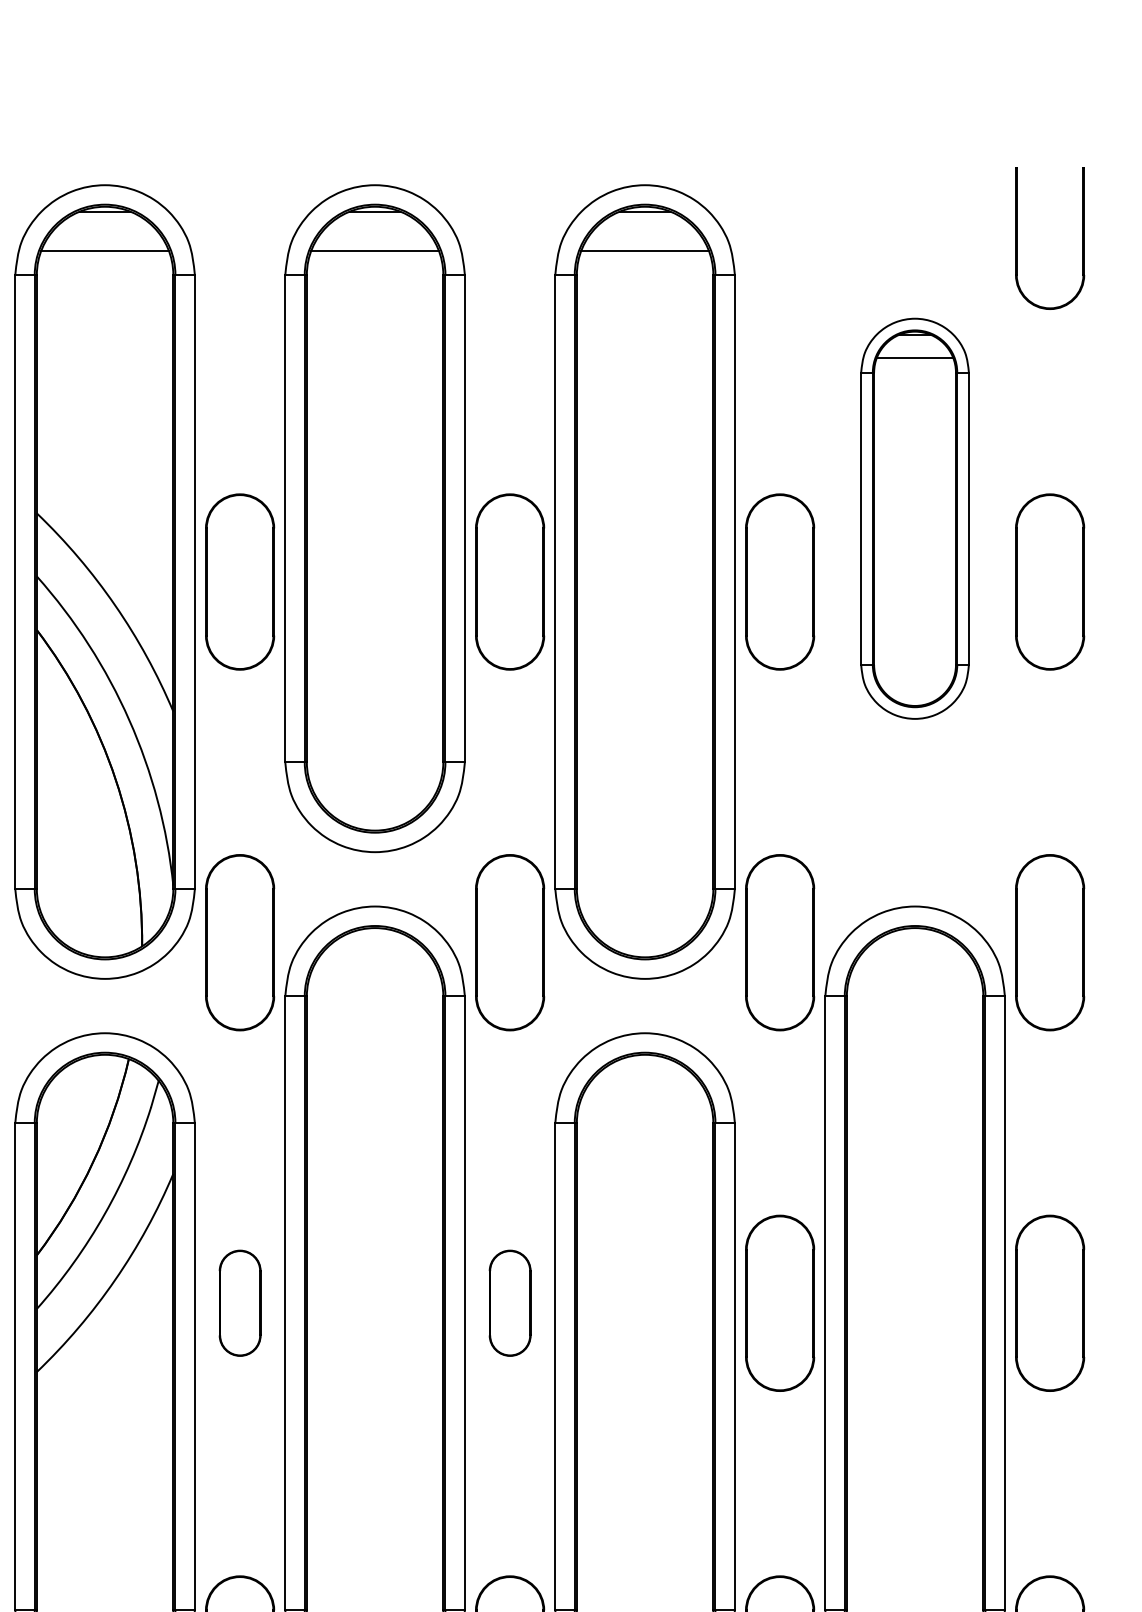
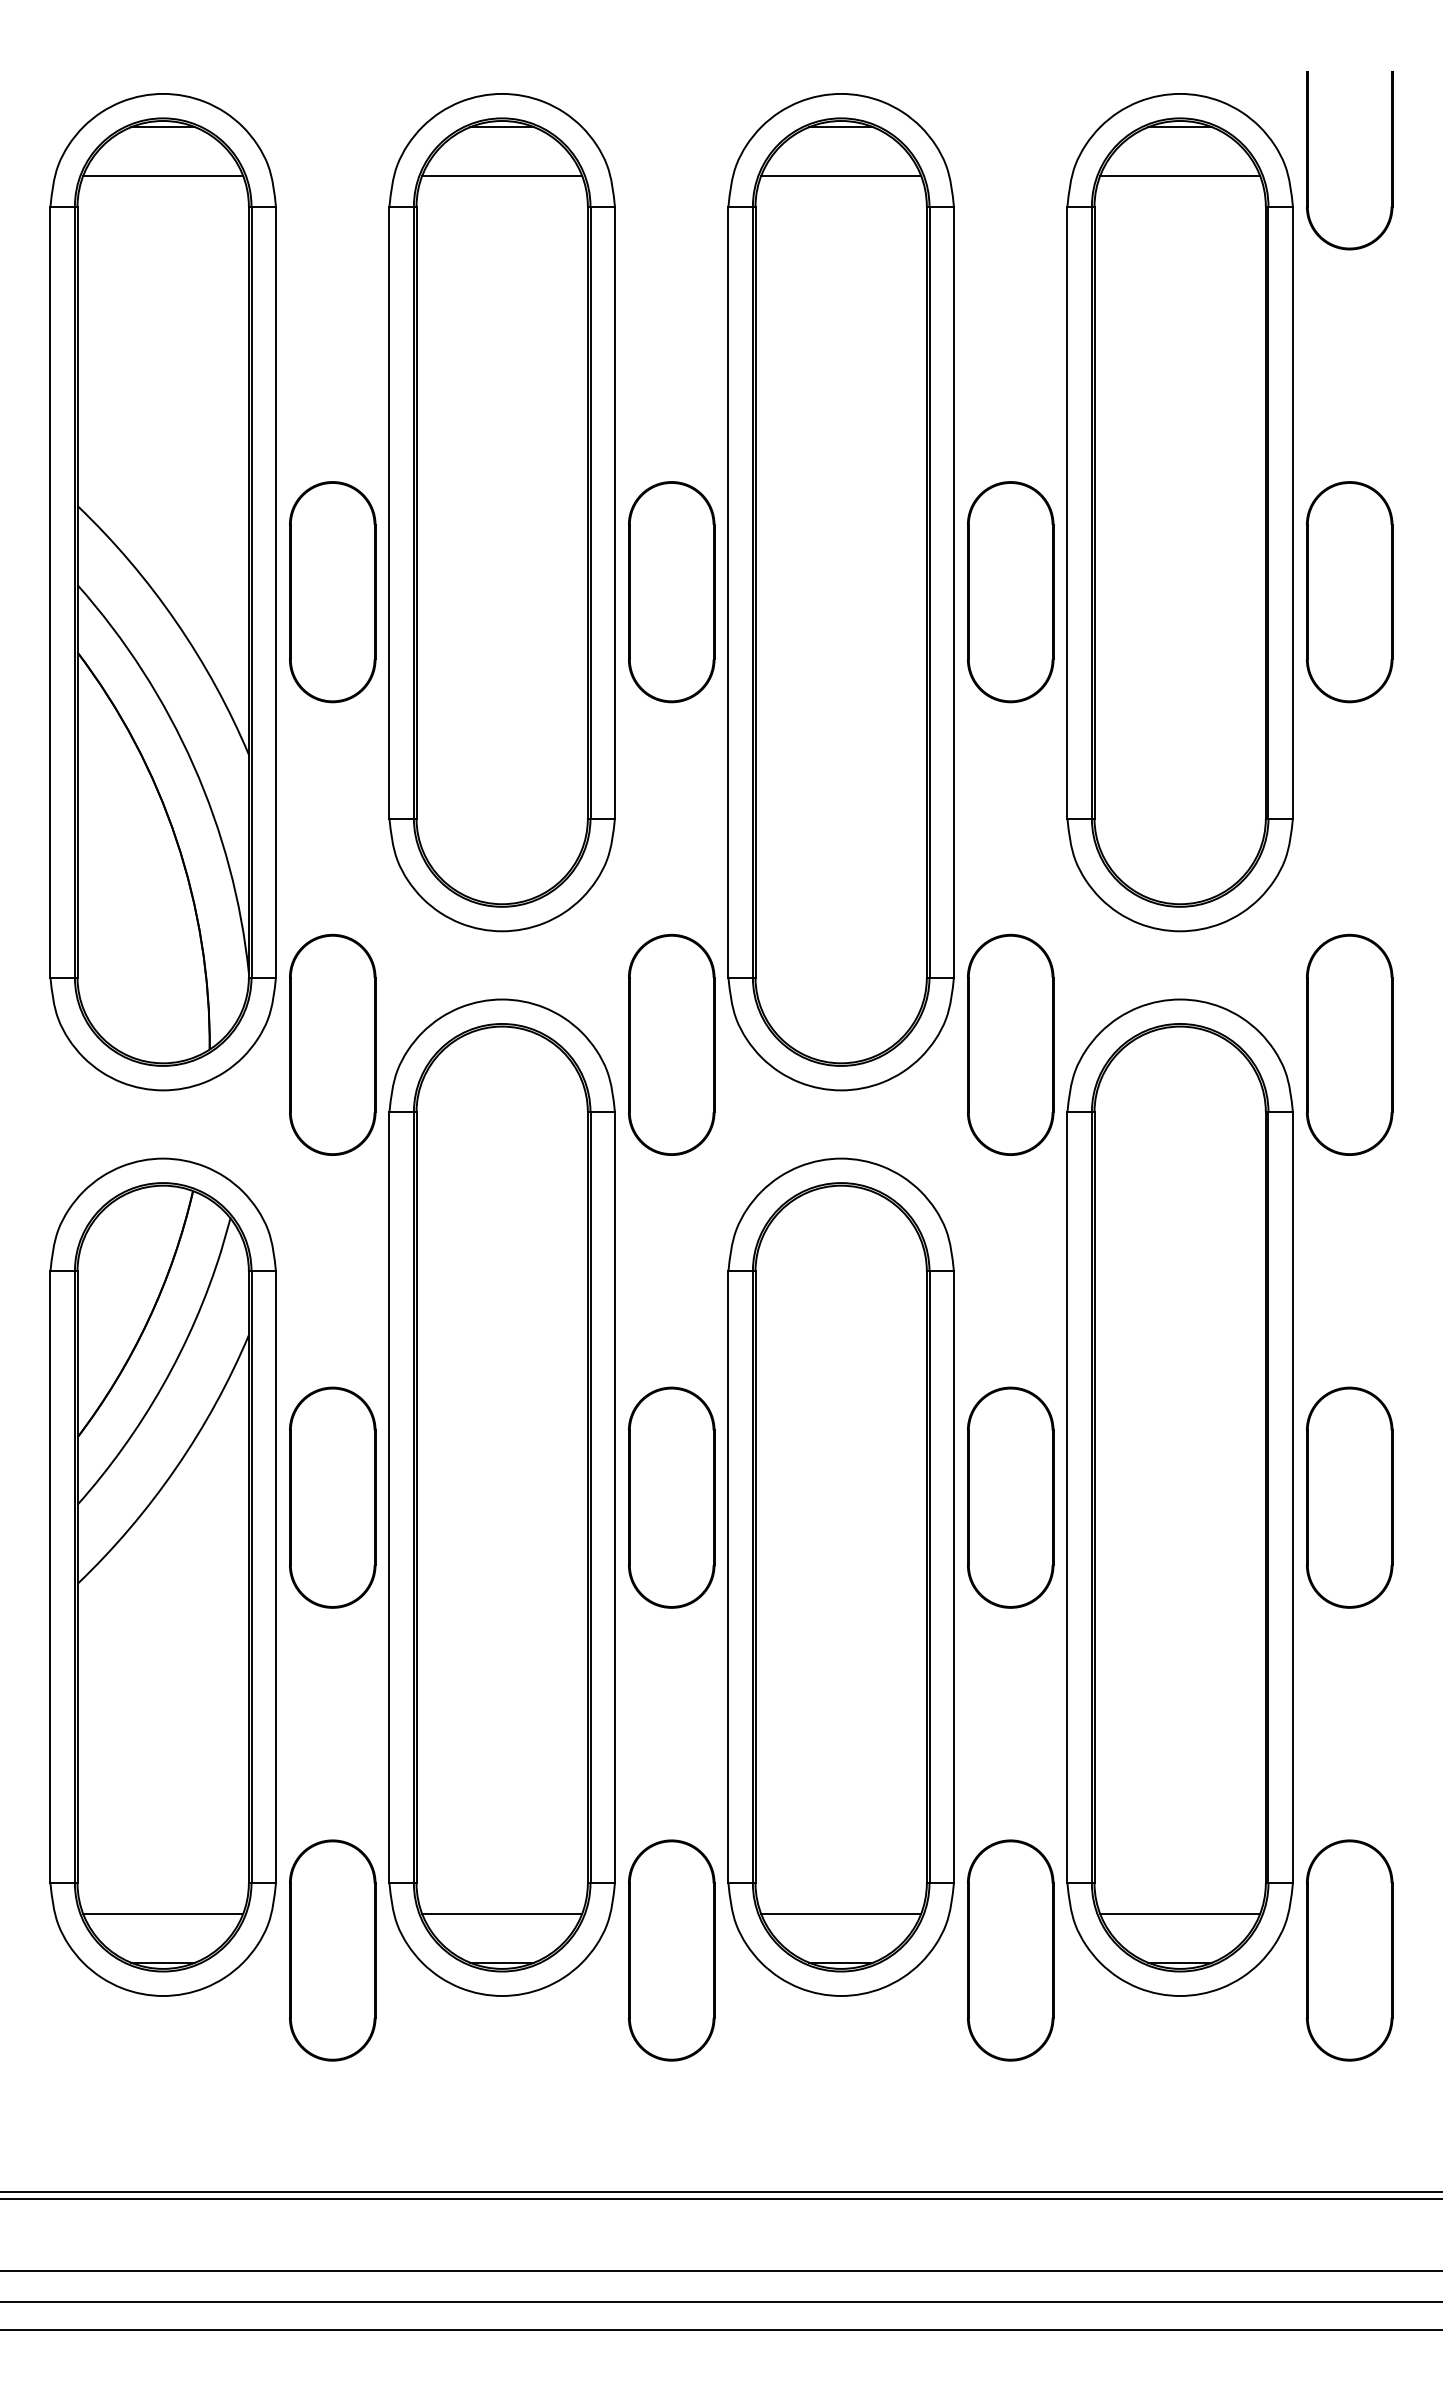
part: (914, 518) -> (1179, 512), size x1.67
part: (239, 1303) -> (332, 1497), size x1.67
part: (509, 1303) -> (671, 1497), size x1.67

